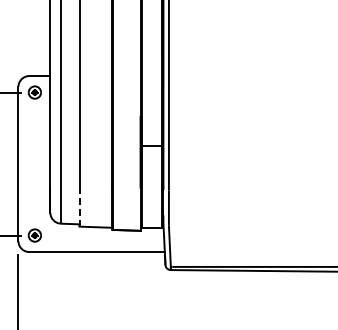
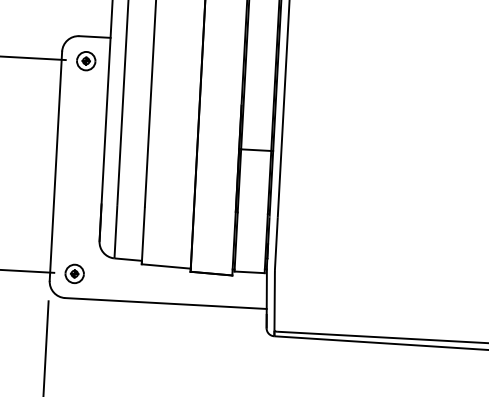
line: (79, 207) -> (143, 235), dashed -> solid

